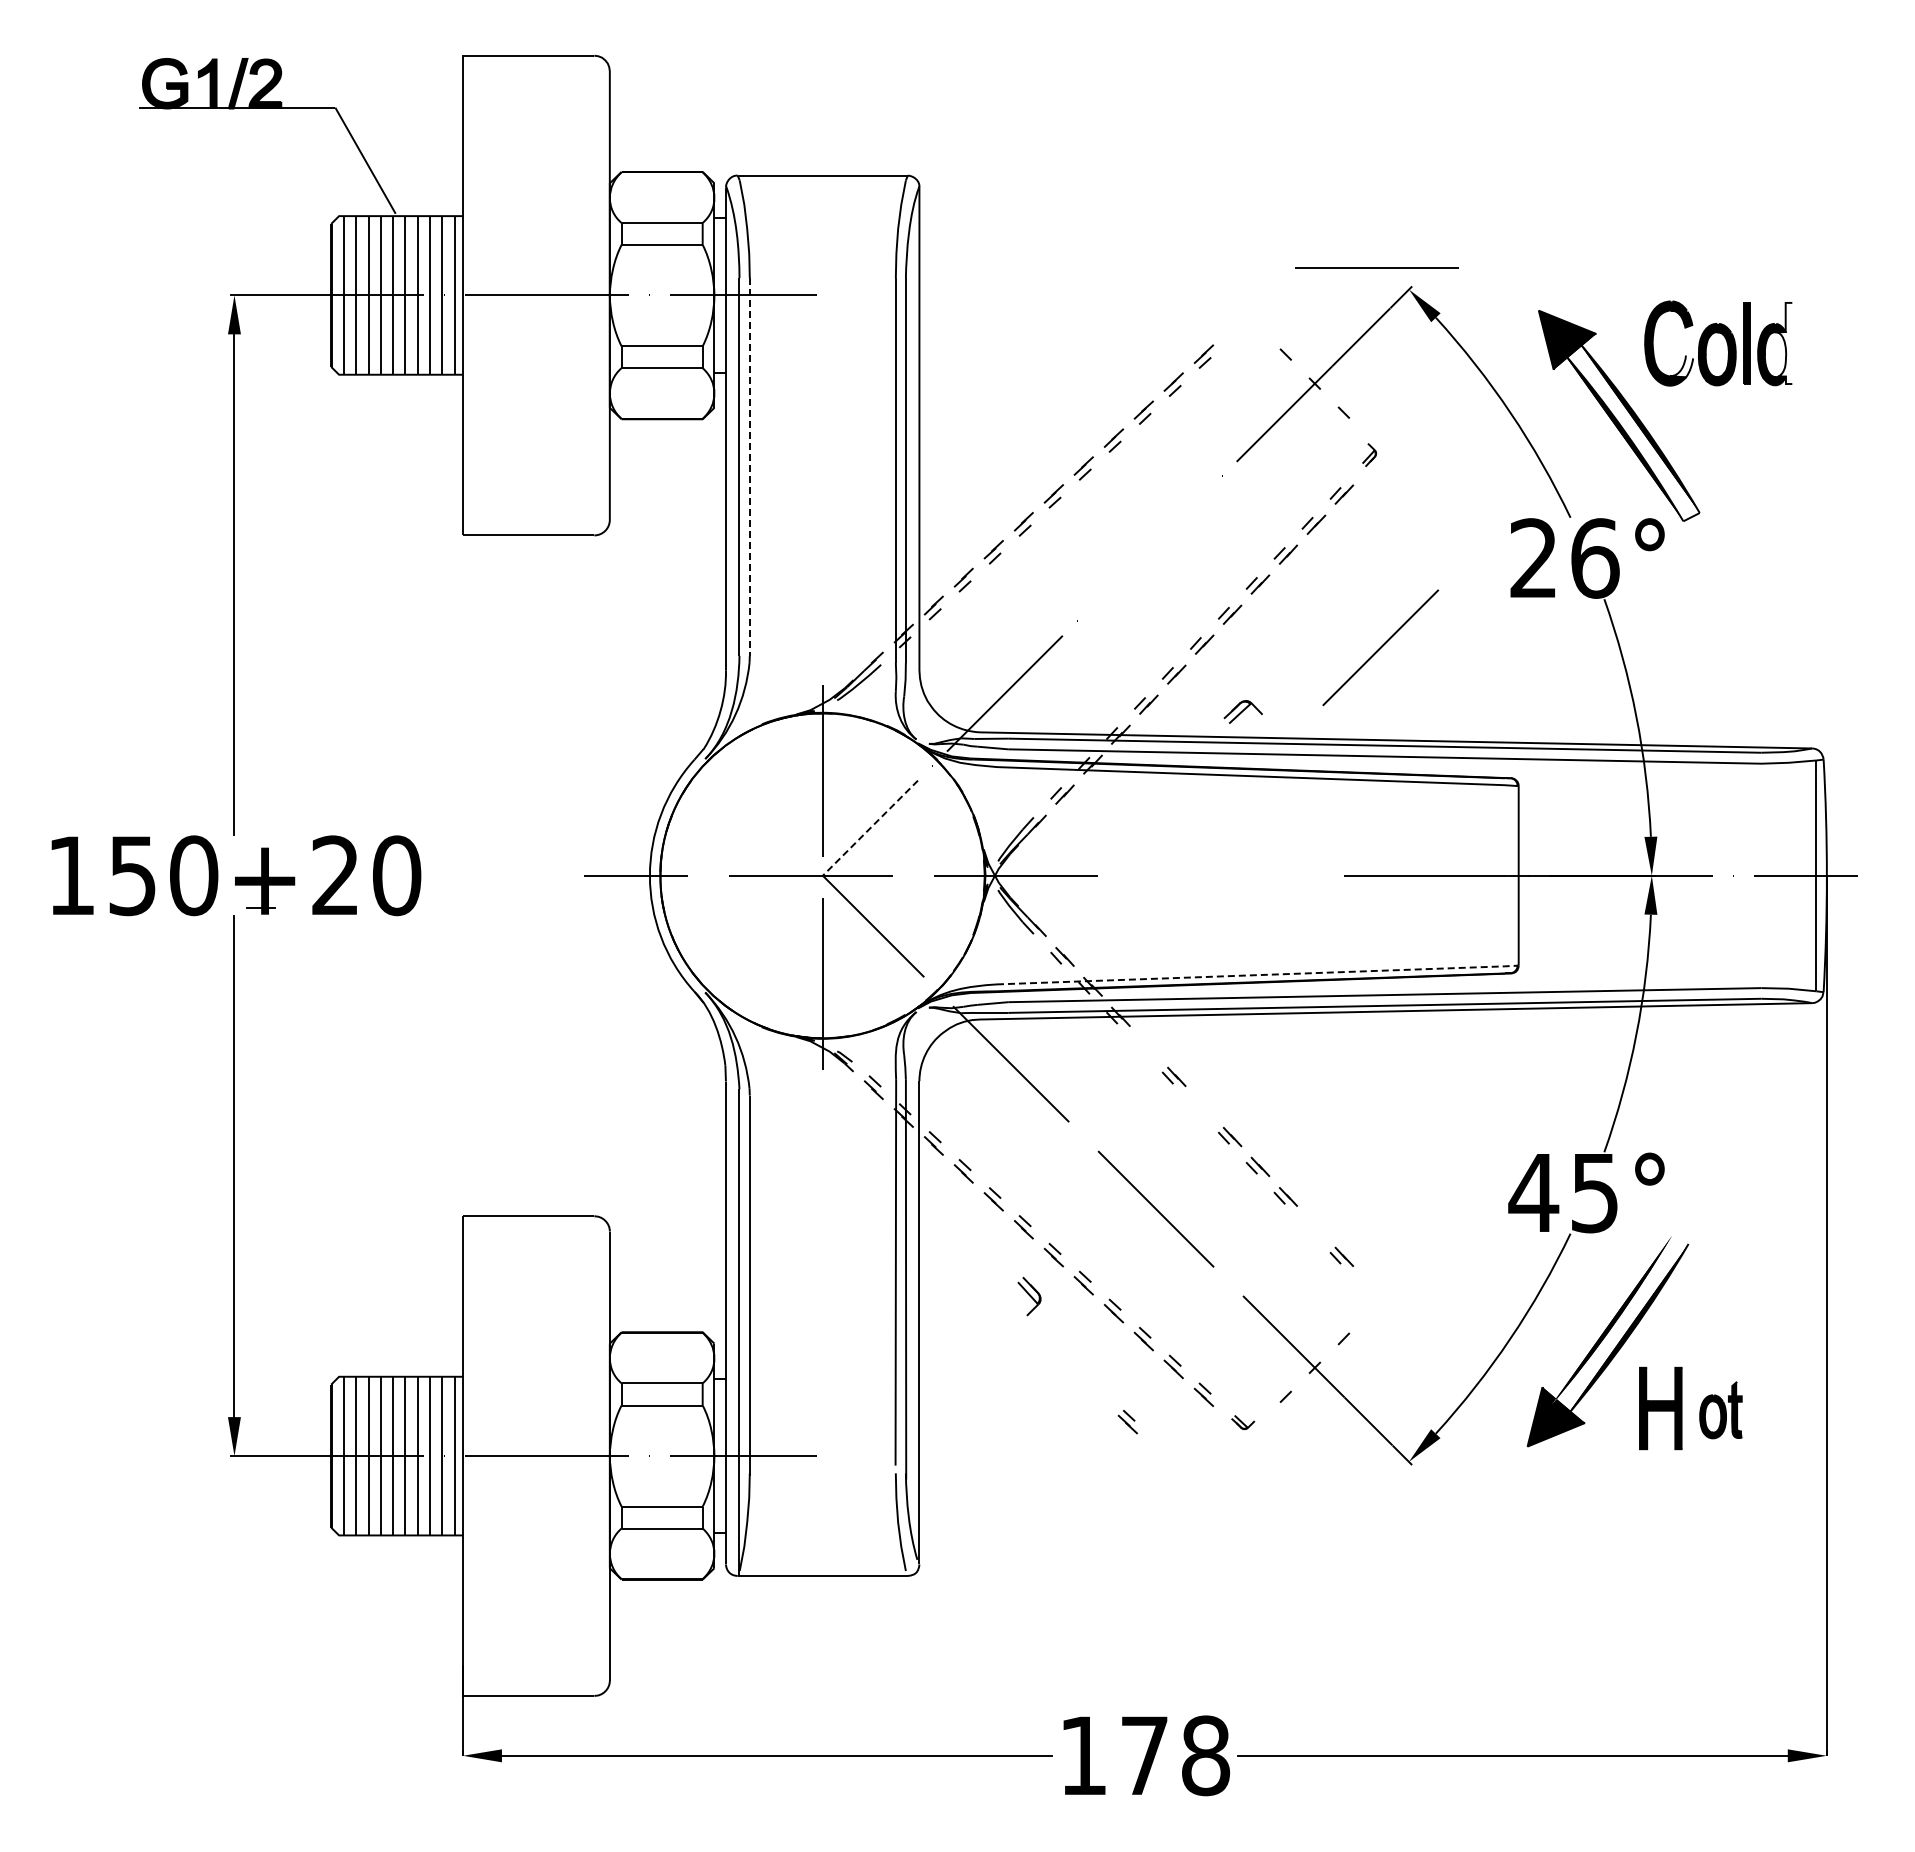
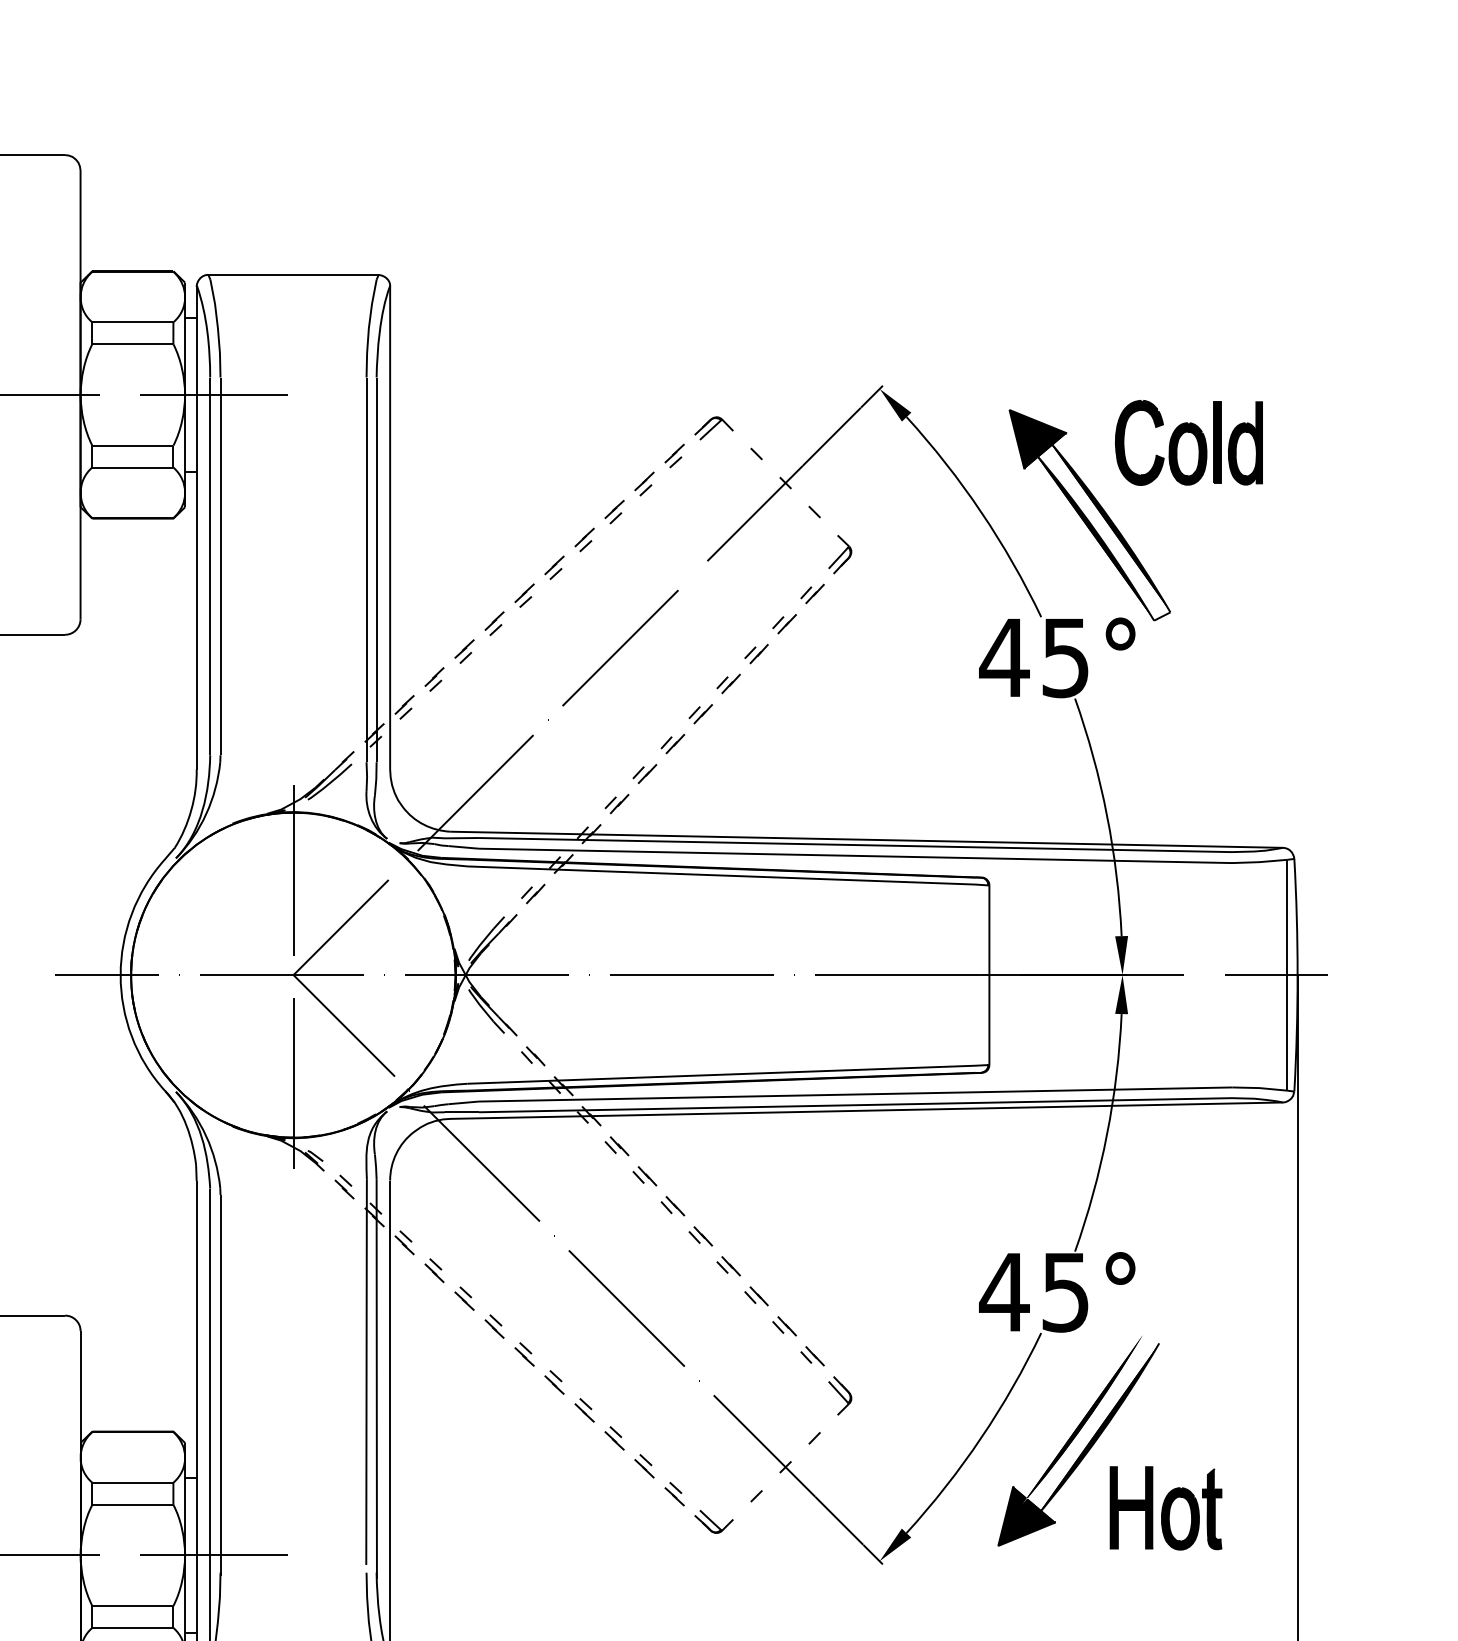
line: (1376, 267) -> (691, 974), moved
fill: (1783, 343) -> (1254, 442), added
fill: (1681, 366) -> (1152, 465), added
part: (1369, 454) -> (840, 553), size x1.67
line: (749, 467) -> (220, 566), dashed -> solid
text: (1563, 558) -> (1034, 657), 26° -> 45°
line: (1380, 647) -> (620, 647), moved
part: (1242, 711) -> (713, 427), moved
line: (870, 828) -> (341, 927), dashed -> solid
line: (1258, 975) -> (729, 1074), dashed -> solid
part: (1146, 1046) -> (617, 1145), added
part: (1202, 1106) -> (673, 1205), added
part: (1313, 1226) -> (784, 1325), added
part: (1029, 1296) -> (840, 1395), moved
part: (1720, 1410) -> (1191, 1509), size x1.43
part: (1127, 1422) -> (598, 1521), removed
part: (1242, 1422) -> (713, 1521), size x1.67

